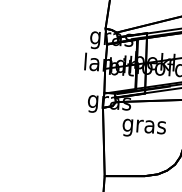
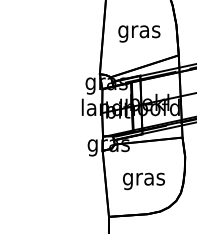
text: (143, 128) -> (143, 181), moved

